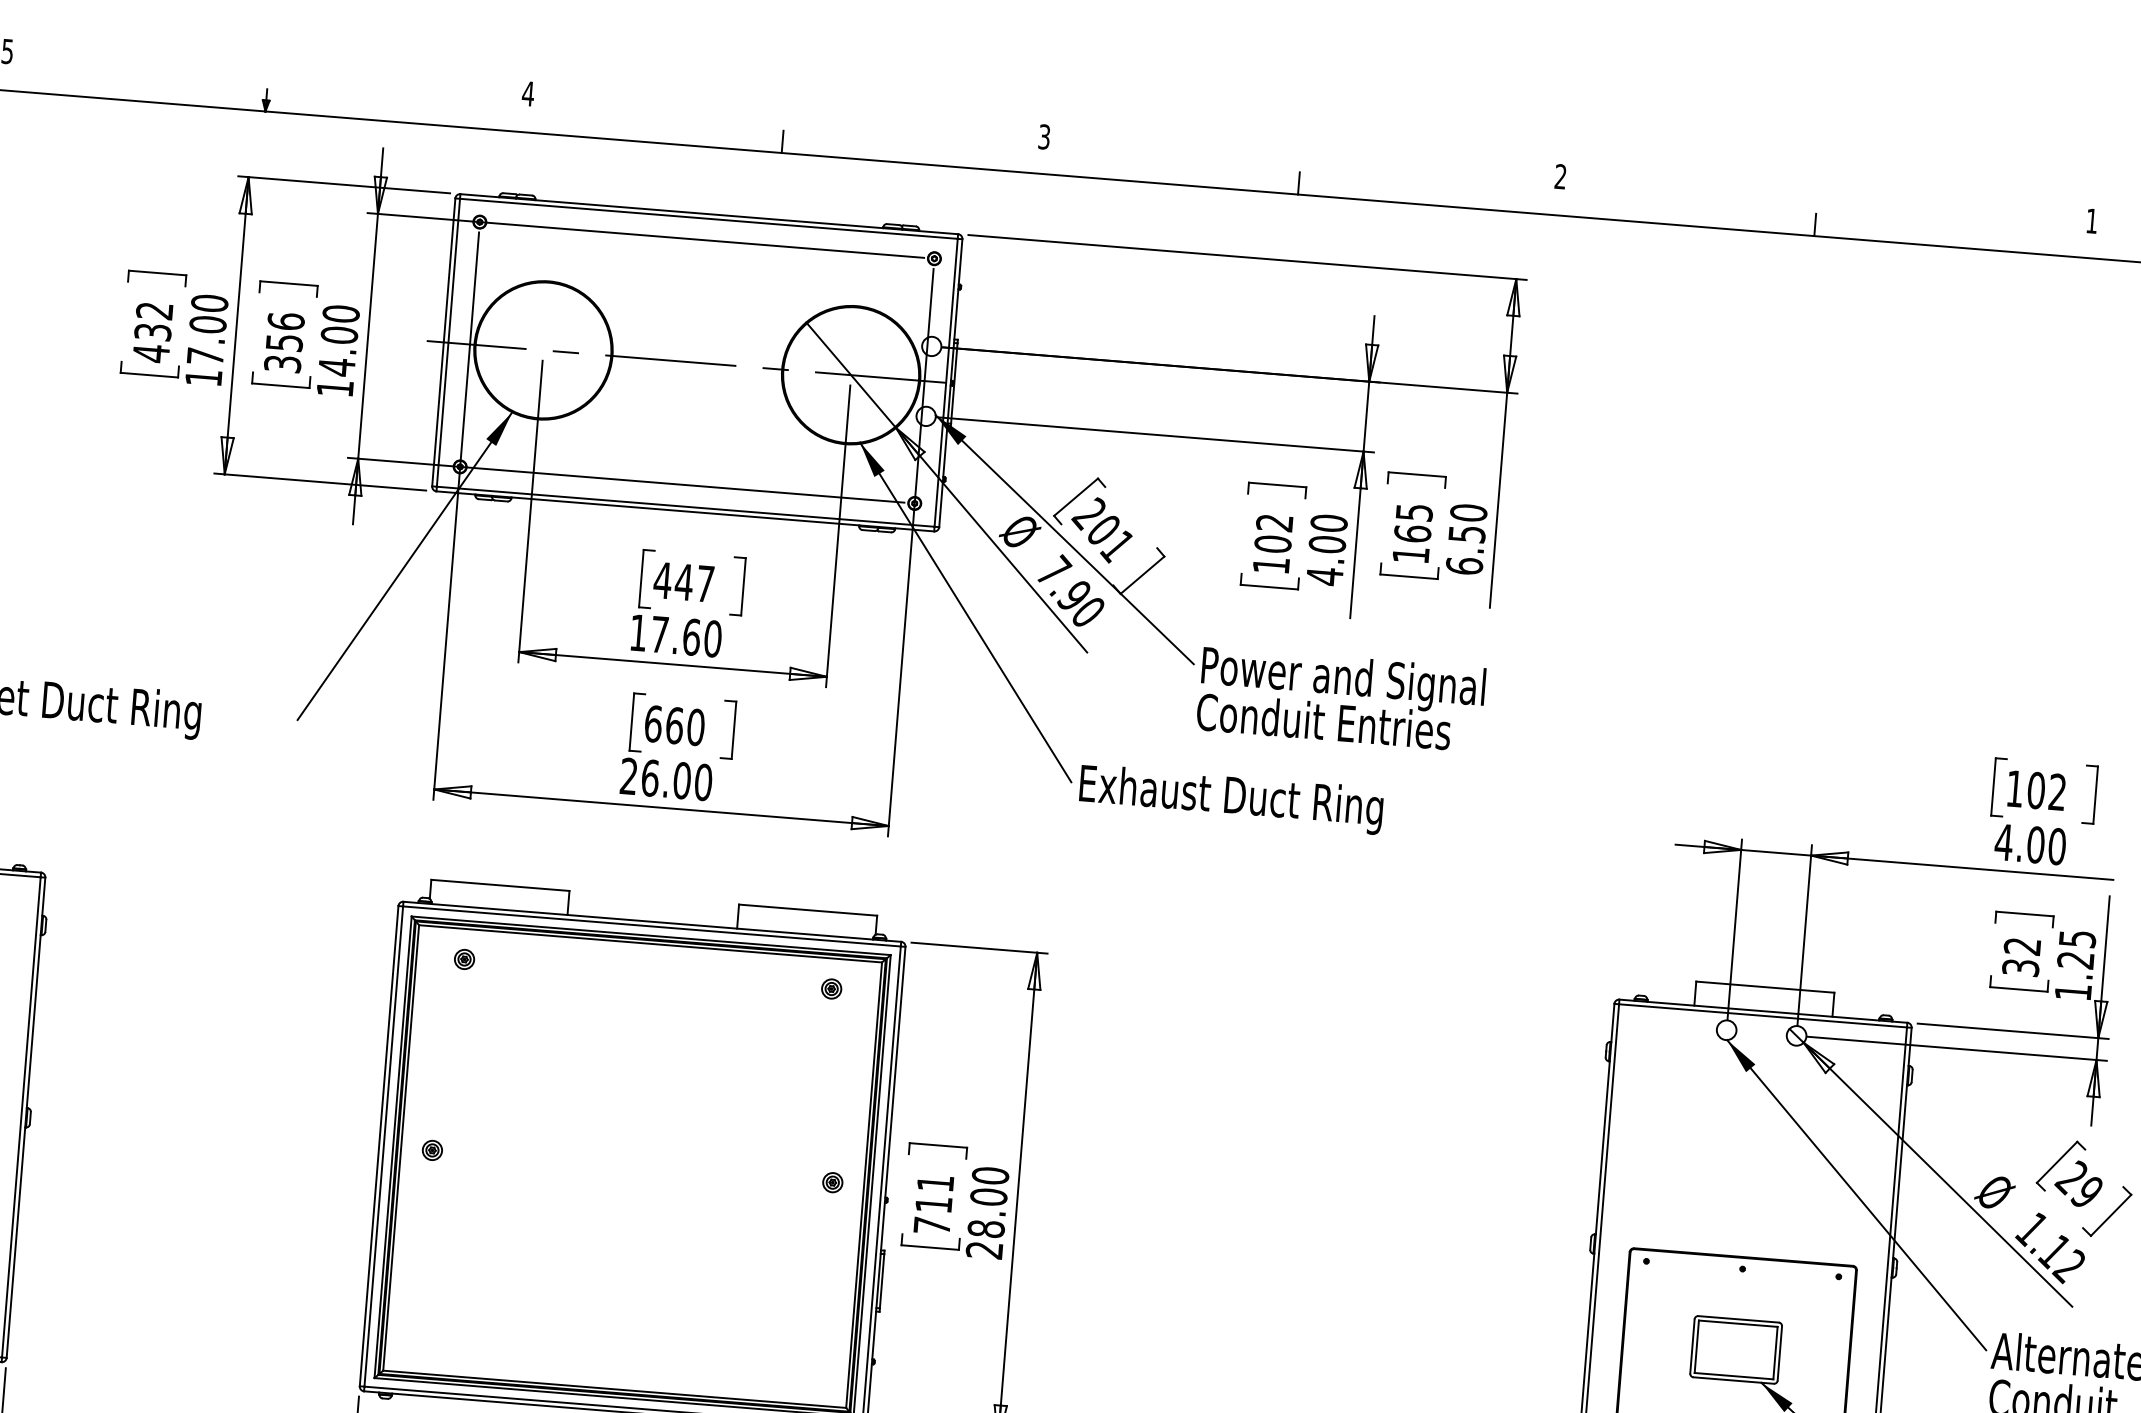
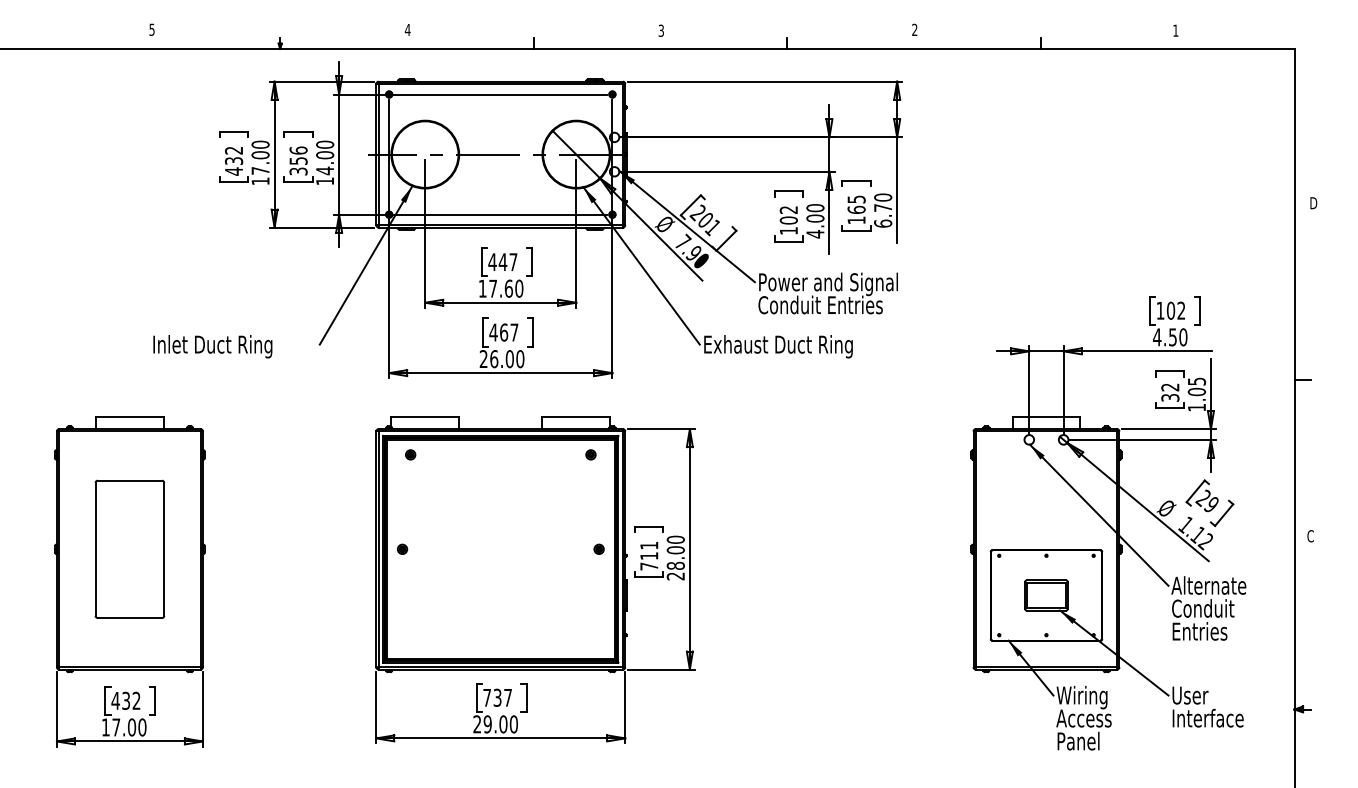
text: (1467, 533) -> (883, 207), 6.50 -> 6.70
text: (673, 725) -> (503, 332), 660 -> 467
text: (2035, 845) -> (1172, 337), 4.00 -> 4.50
text: (2074, 961) -> (1196, 392), 1.25 -> 1.05

